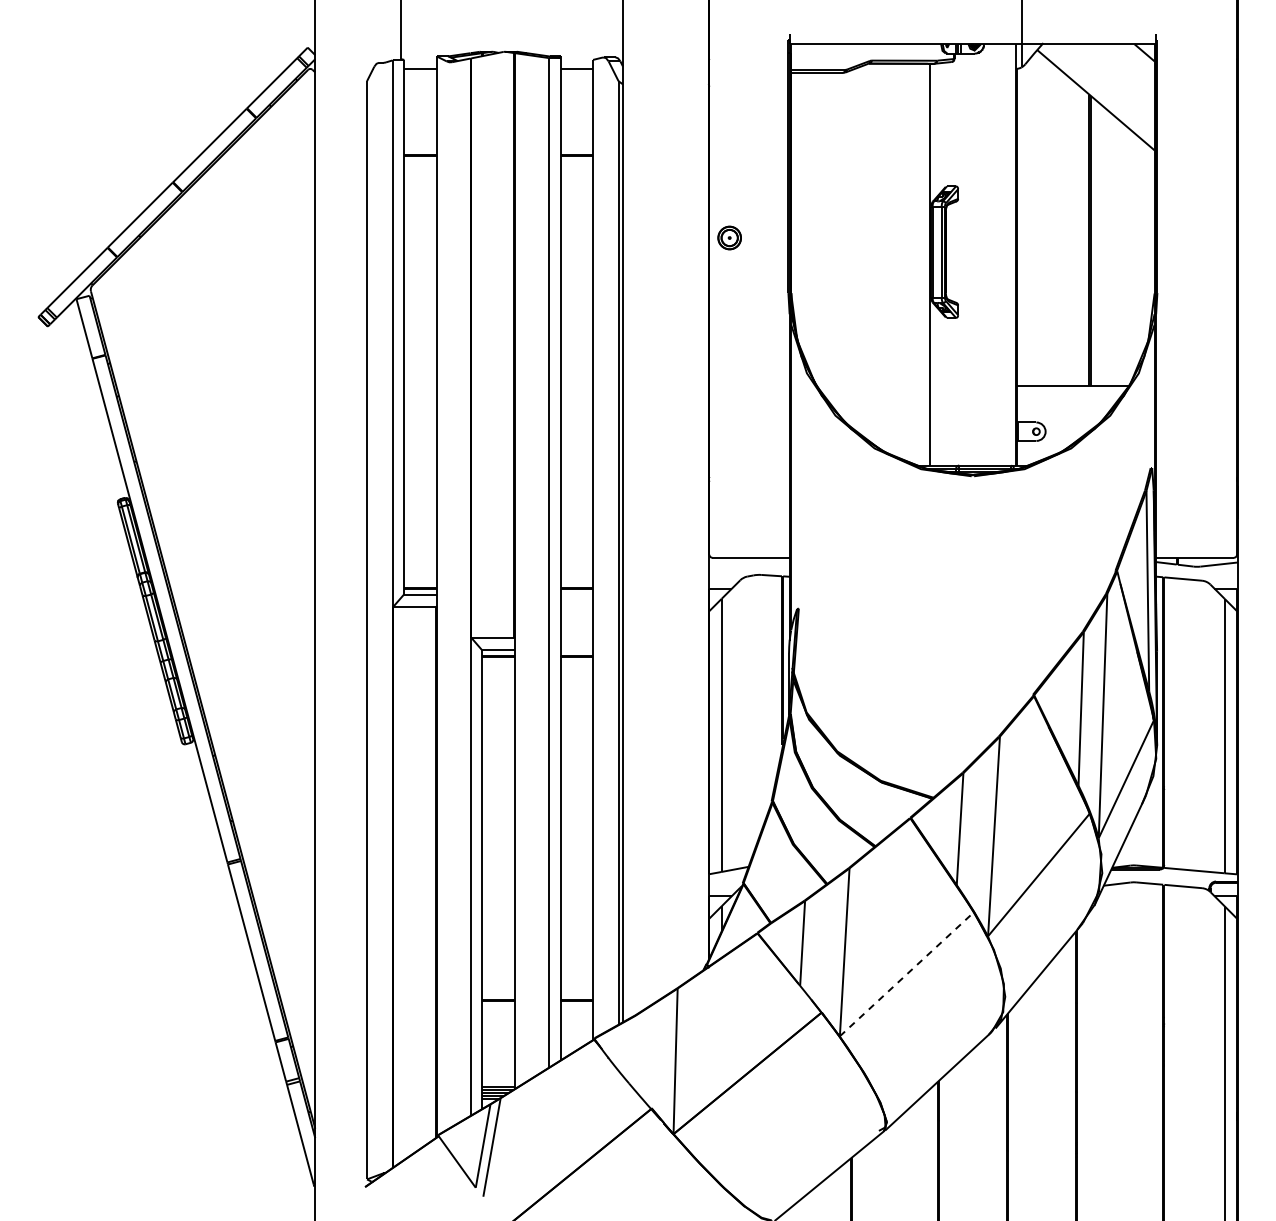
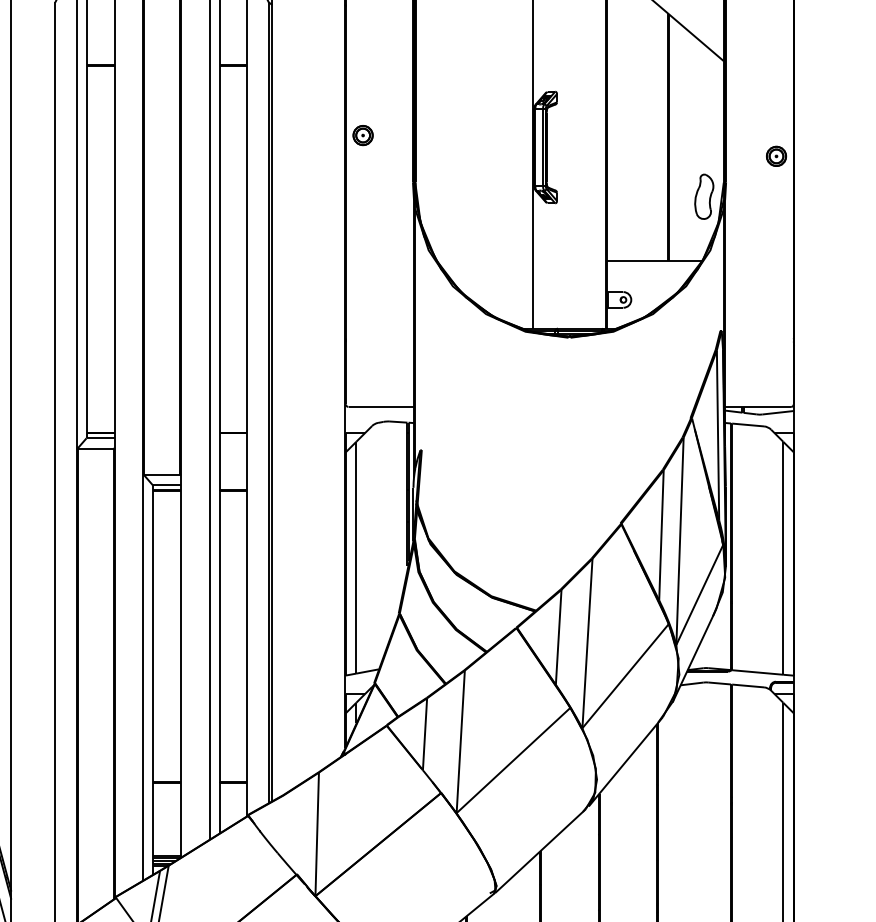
part: (1216, 262) -> (776, 156), added
part: (1131, 310) -> (704, 197), added
line: (907, 973) -> (514, 759), dashed -> solid

